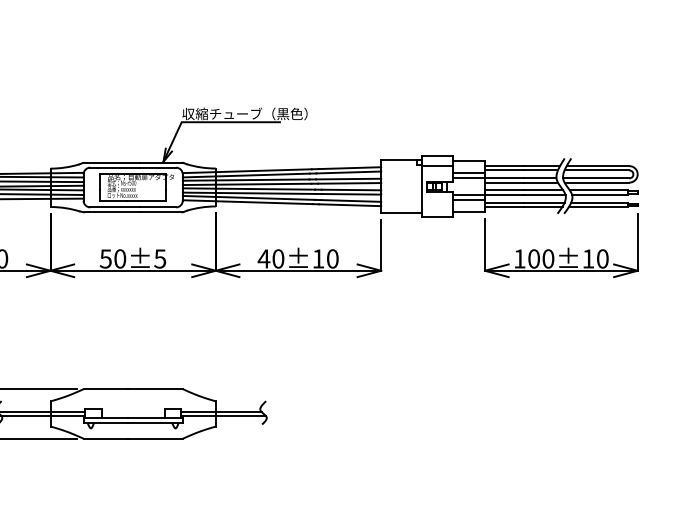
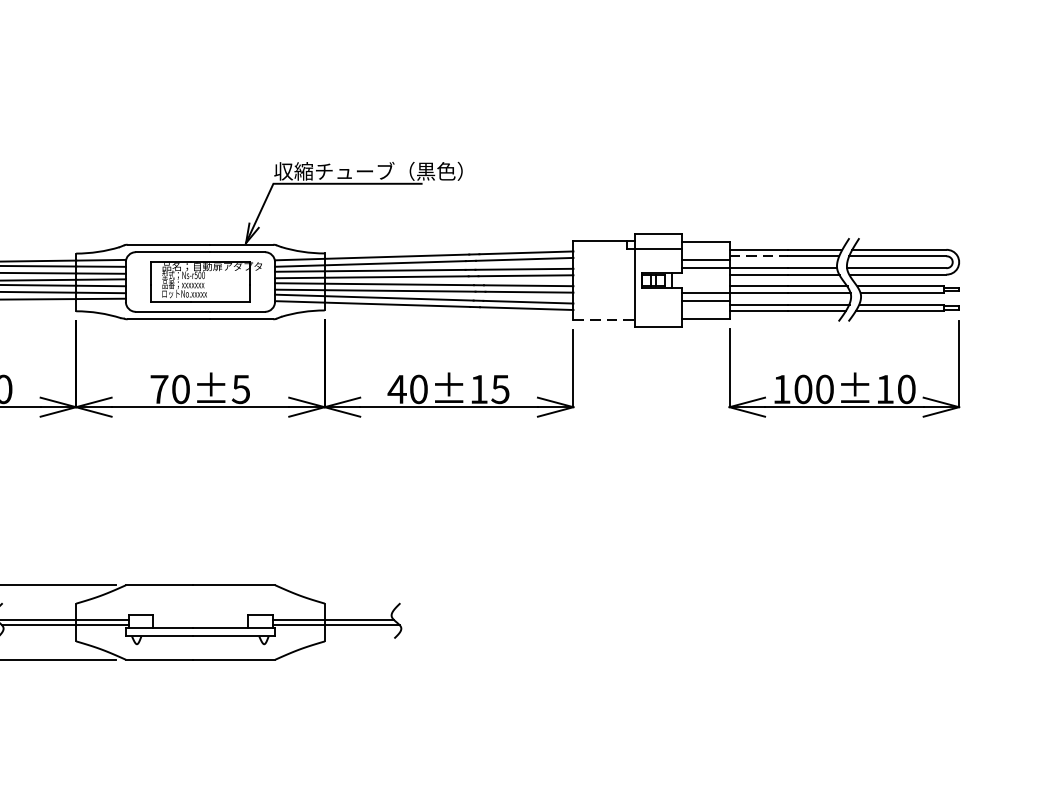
line: (504, 170) -> (758, 256), solid -> dashed
line: (402, 212) -> (605, 319), solid -> dashed
text: (105, 258) -> (158, 388), 50±5 -> 70±5
text: (332, 258) -> (500, 388), 40±10 -> 40±15

